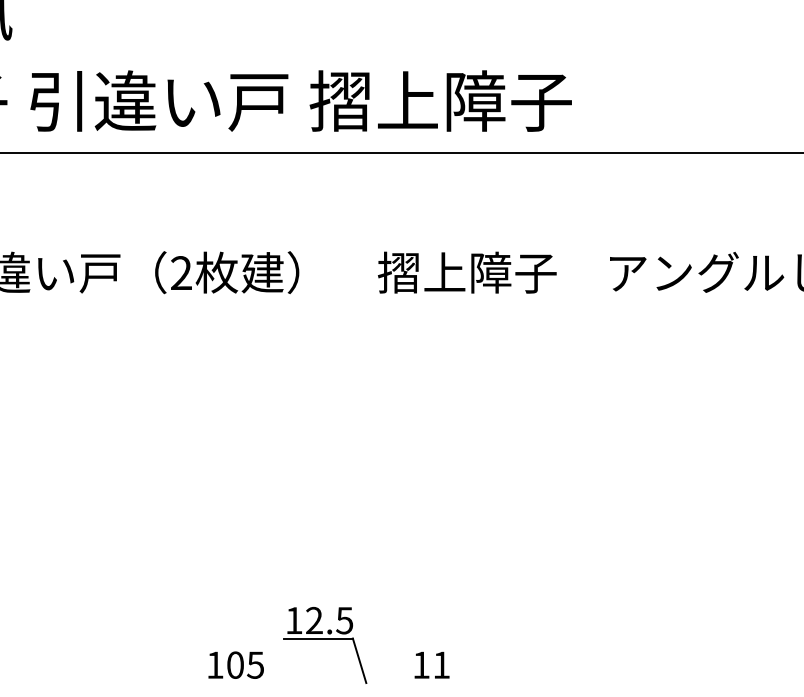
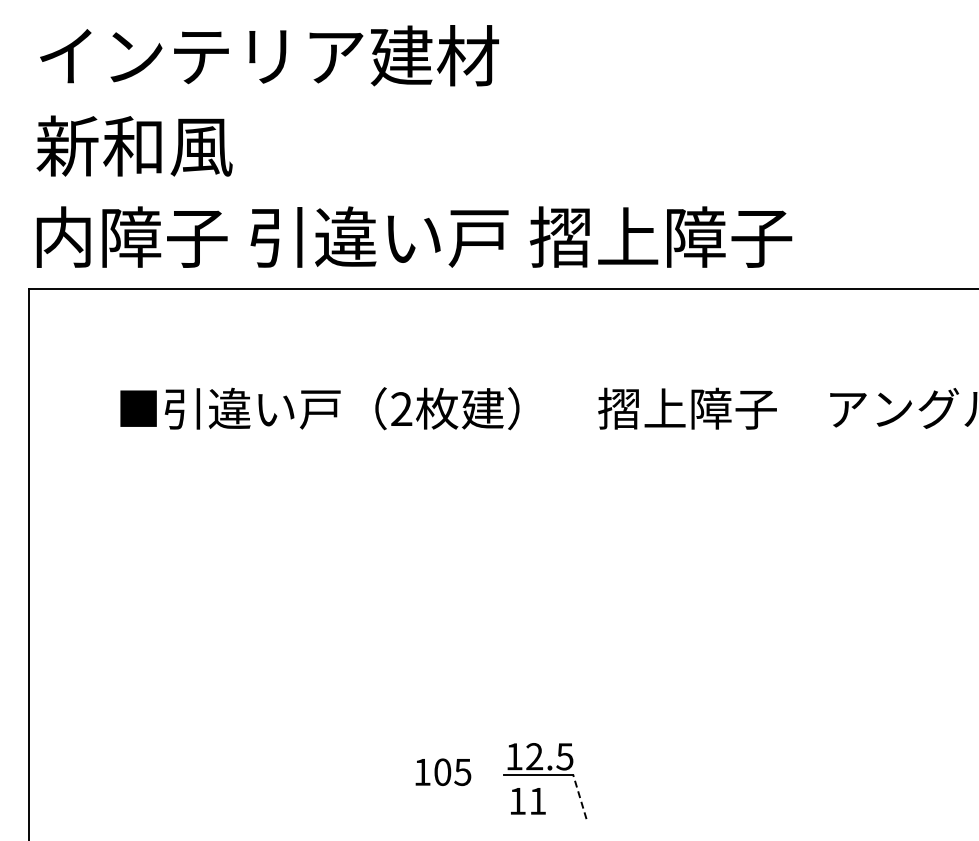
line: (359, 660) -> (579, 796), solid -> dashed
text: (236, 664) -> (443, 771), moved
text: (432, 665) -> (528, 801), moved

